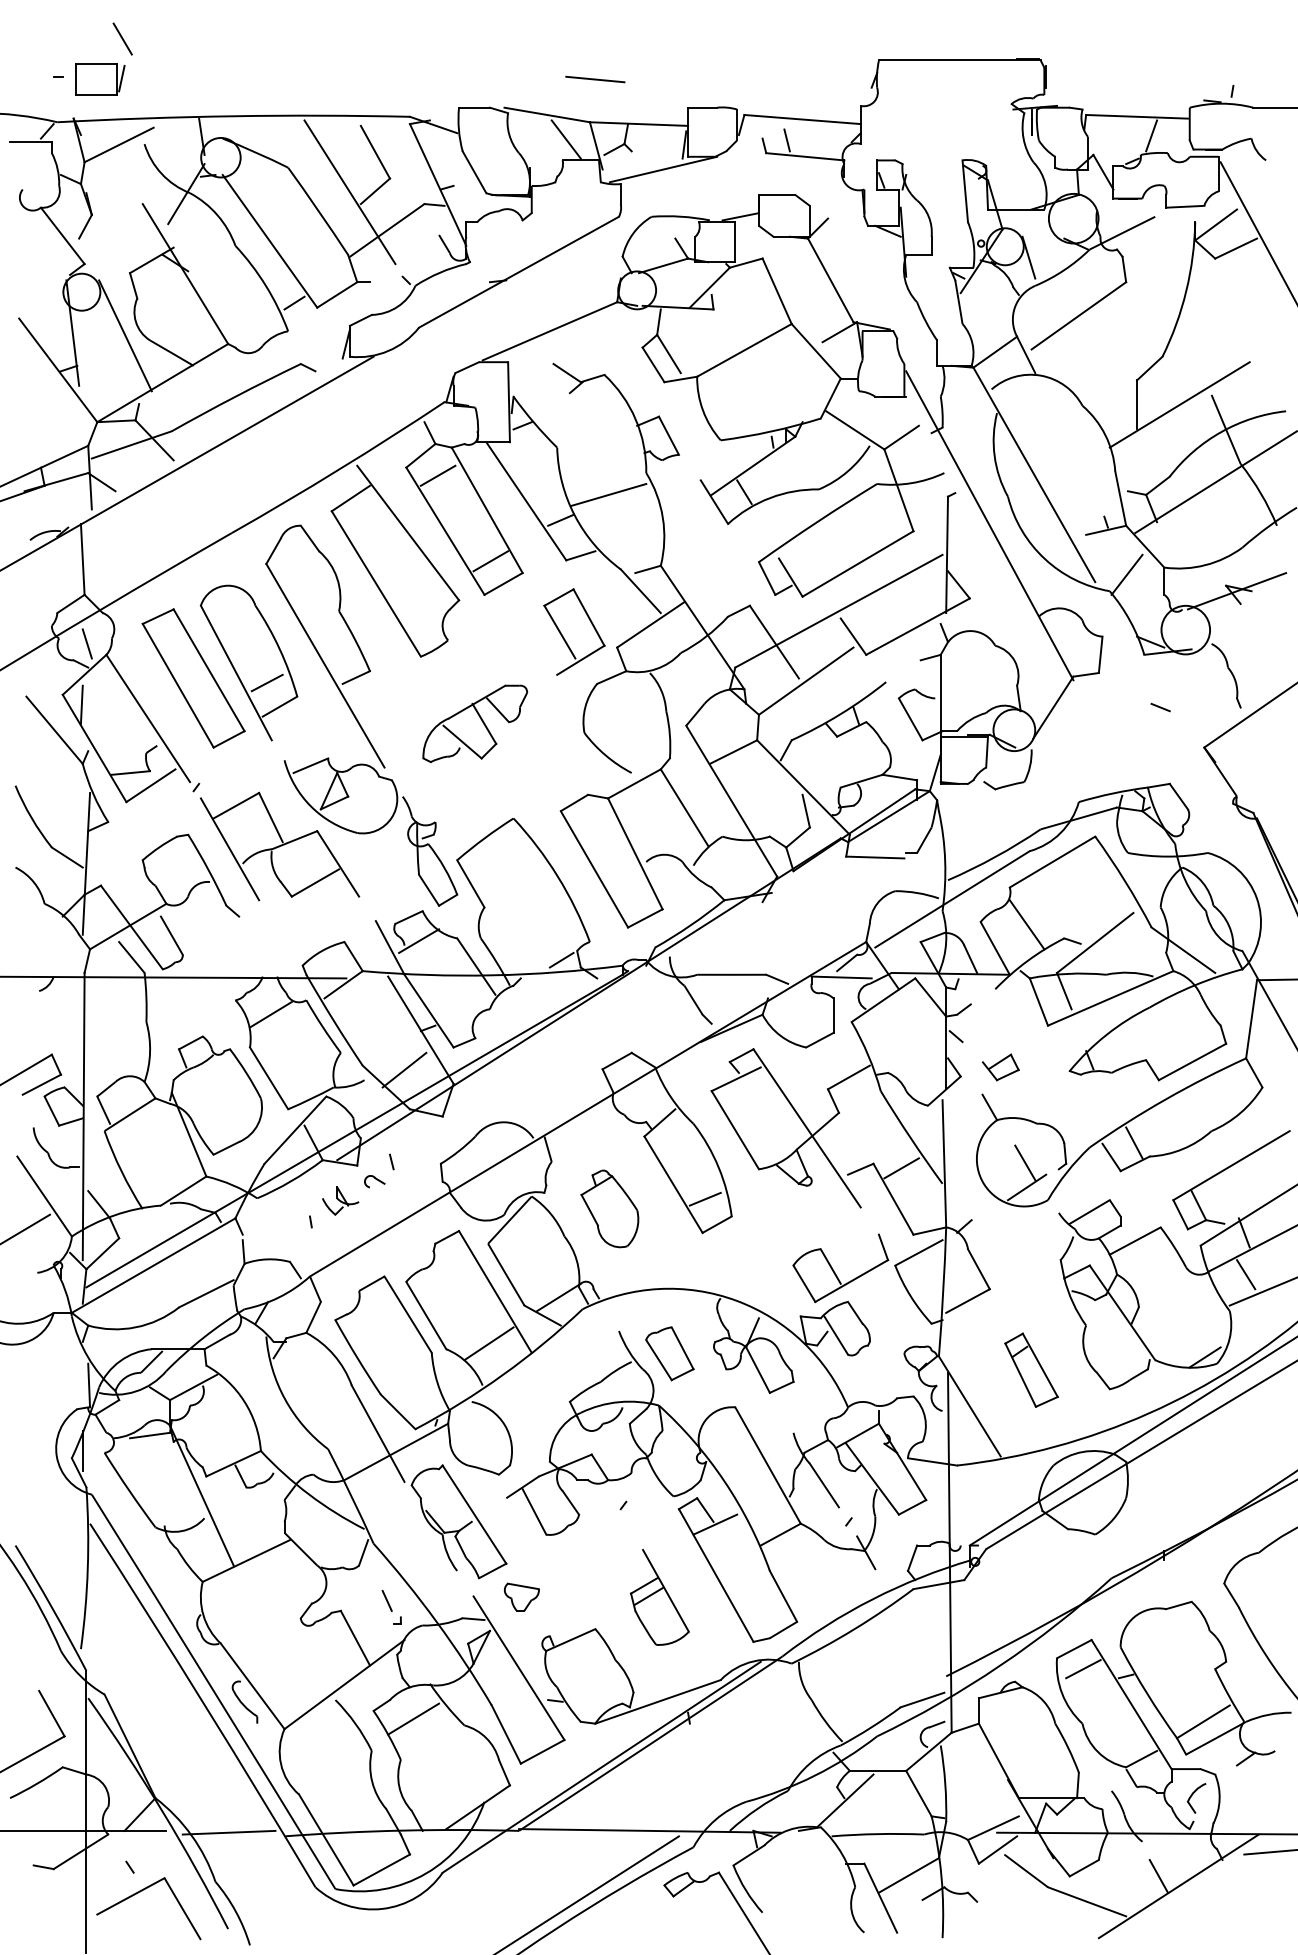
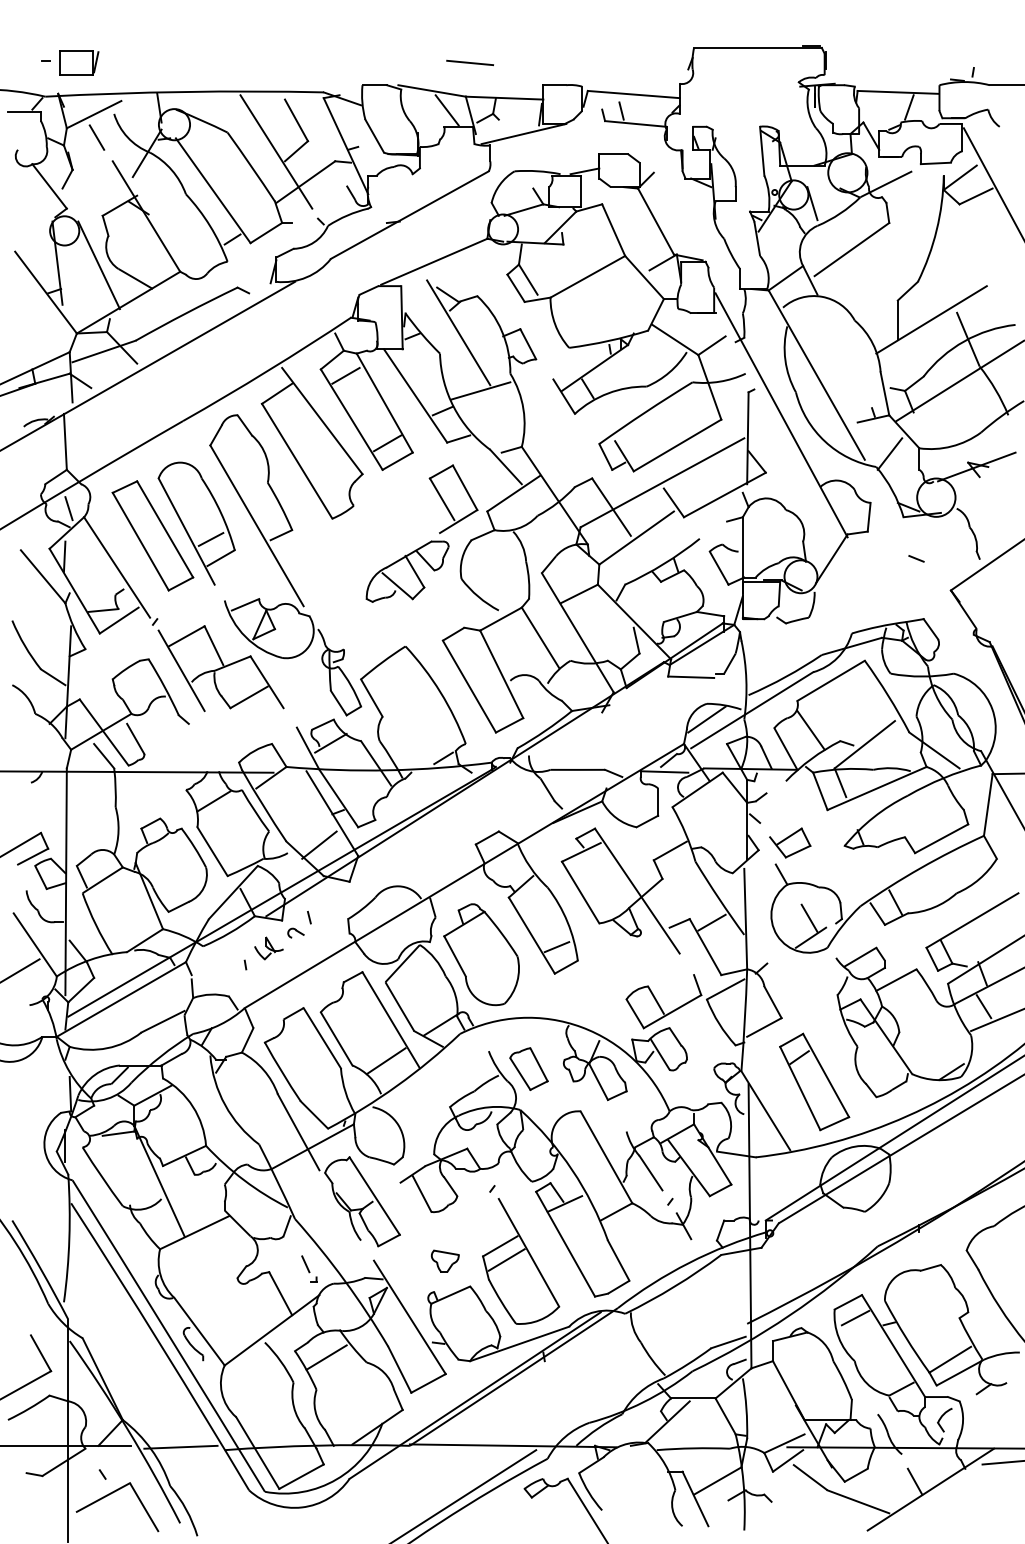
line: (122, 38) -> (96, 137), moved
line: (580, 420) -> (458, 332), added
part: (481, 721) -> (412, 569), moved
line: (894, 910) -> (706, 719), added
part: (1000, 1067) -> (790, 843), size x1.43
part: (609, 1208) -> (481, 954), size x1.67
part: (1031, 1370) -> (814, 1082), size x1.67
part: (521, 1596) -> (444, 1260), moved
part: (659, 1597) -> (520, 1261), size x1.67

